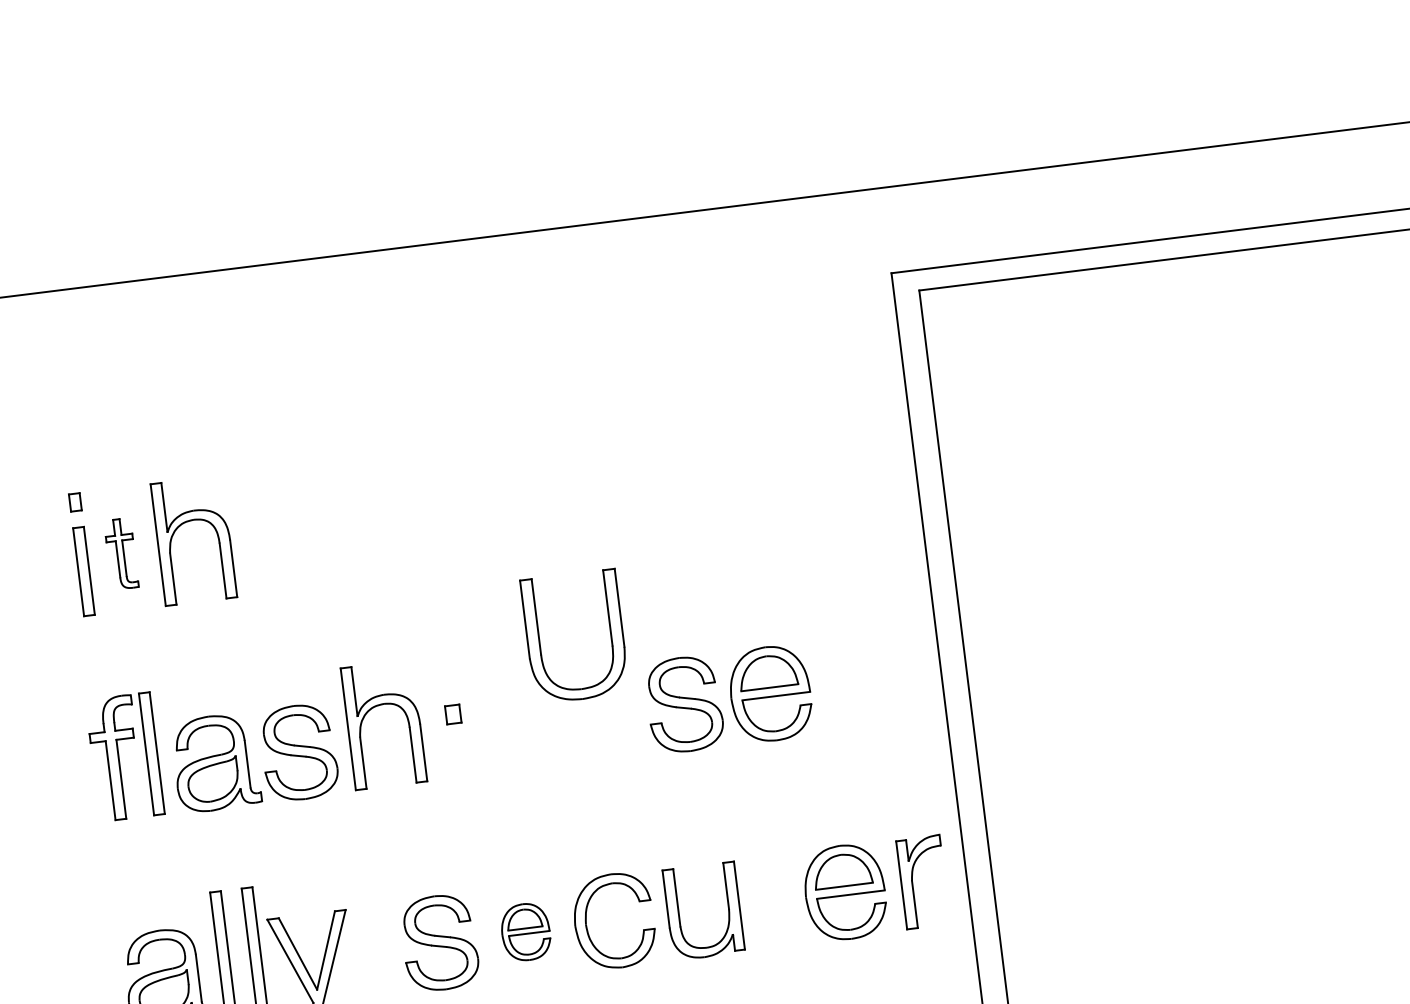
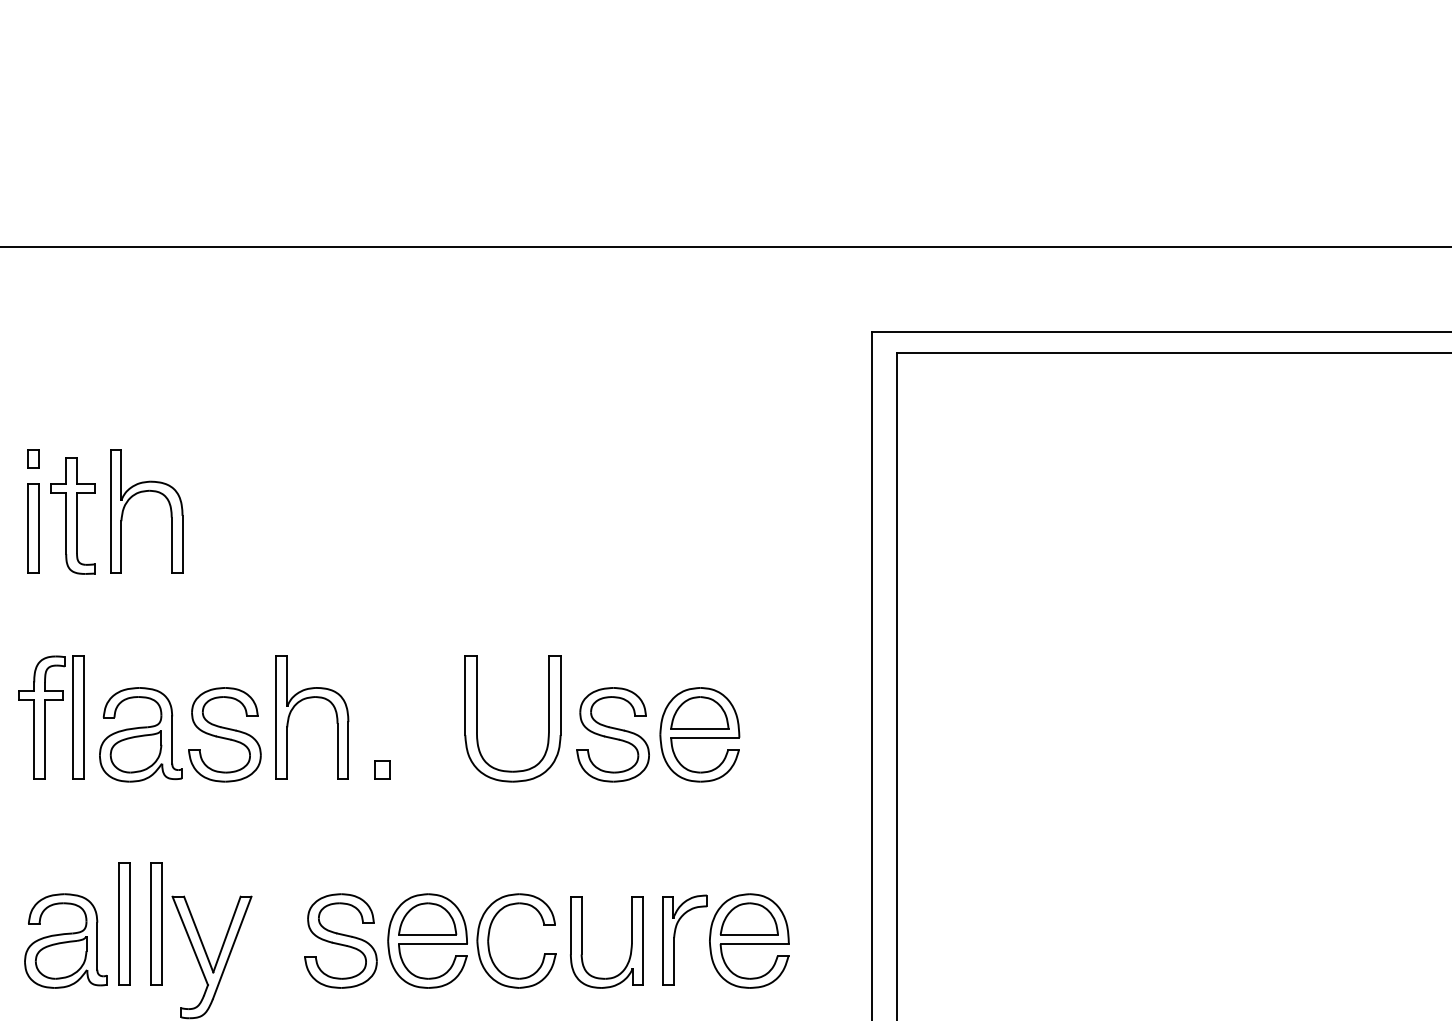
part: (120, 553) -> (72, 515), size x1.67
part: (539, 640) -> (477, 718), moved
part: (453, 713) -> (382, 769), moved
part: (913, 880) -> (675, 937), moved
part: (525, 931) -> (427, 940), size x1.67

